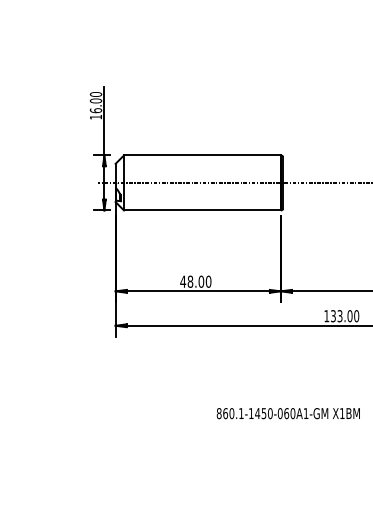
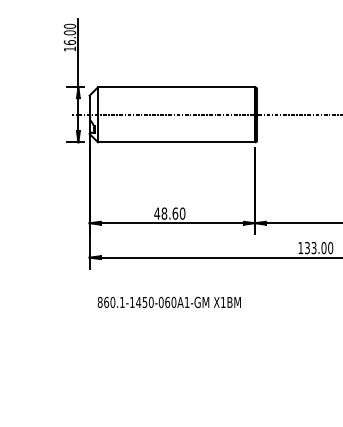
text: (201, 281) -> (175, 213), 48.00 -> 48.60
text: (287, 413) -> (168, 302), moved

